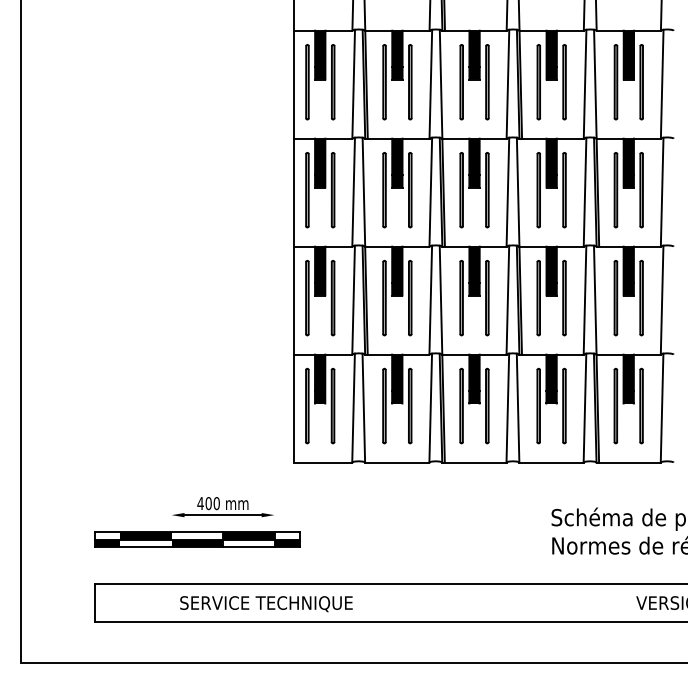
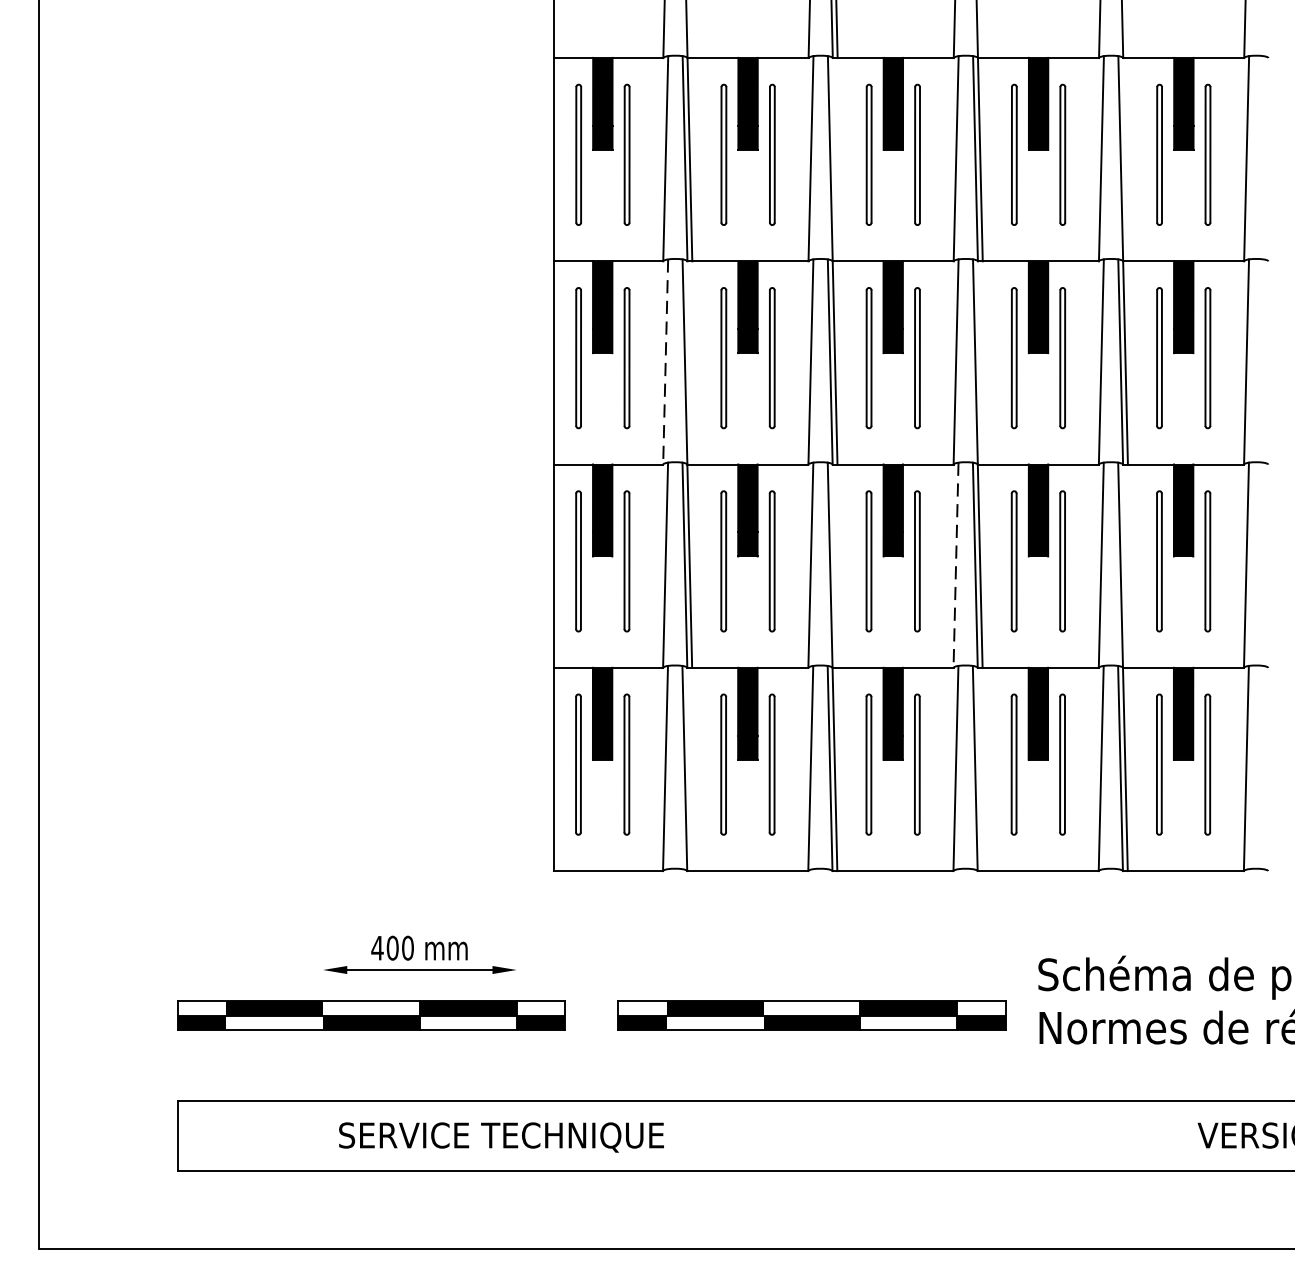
line: (353, 192) -> (665, 362), solid -> dashed
line: (507, 300) -> (955, 565), solid -> dashed
part: (431, 539) -> (812, 1015), added

